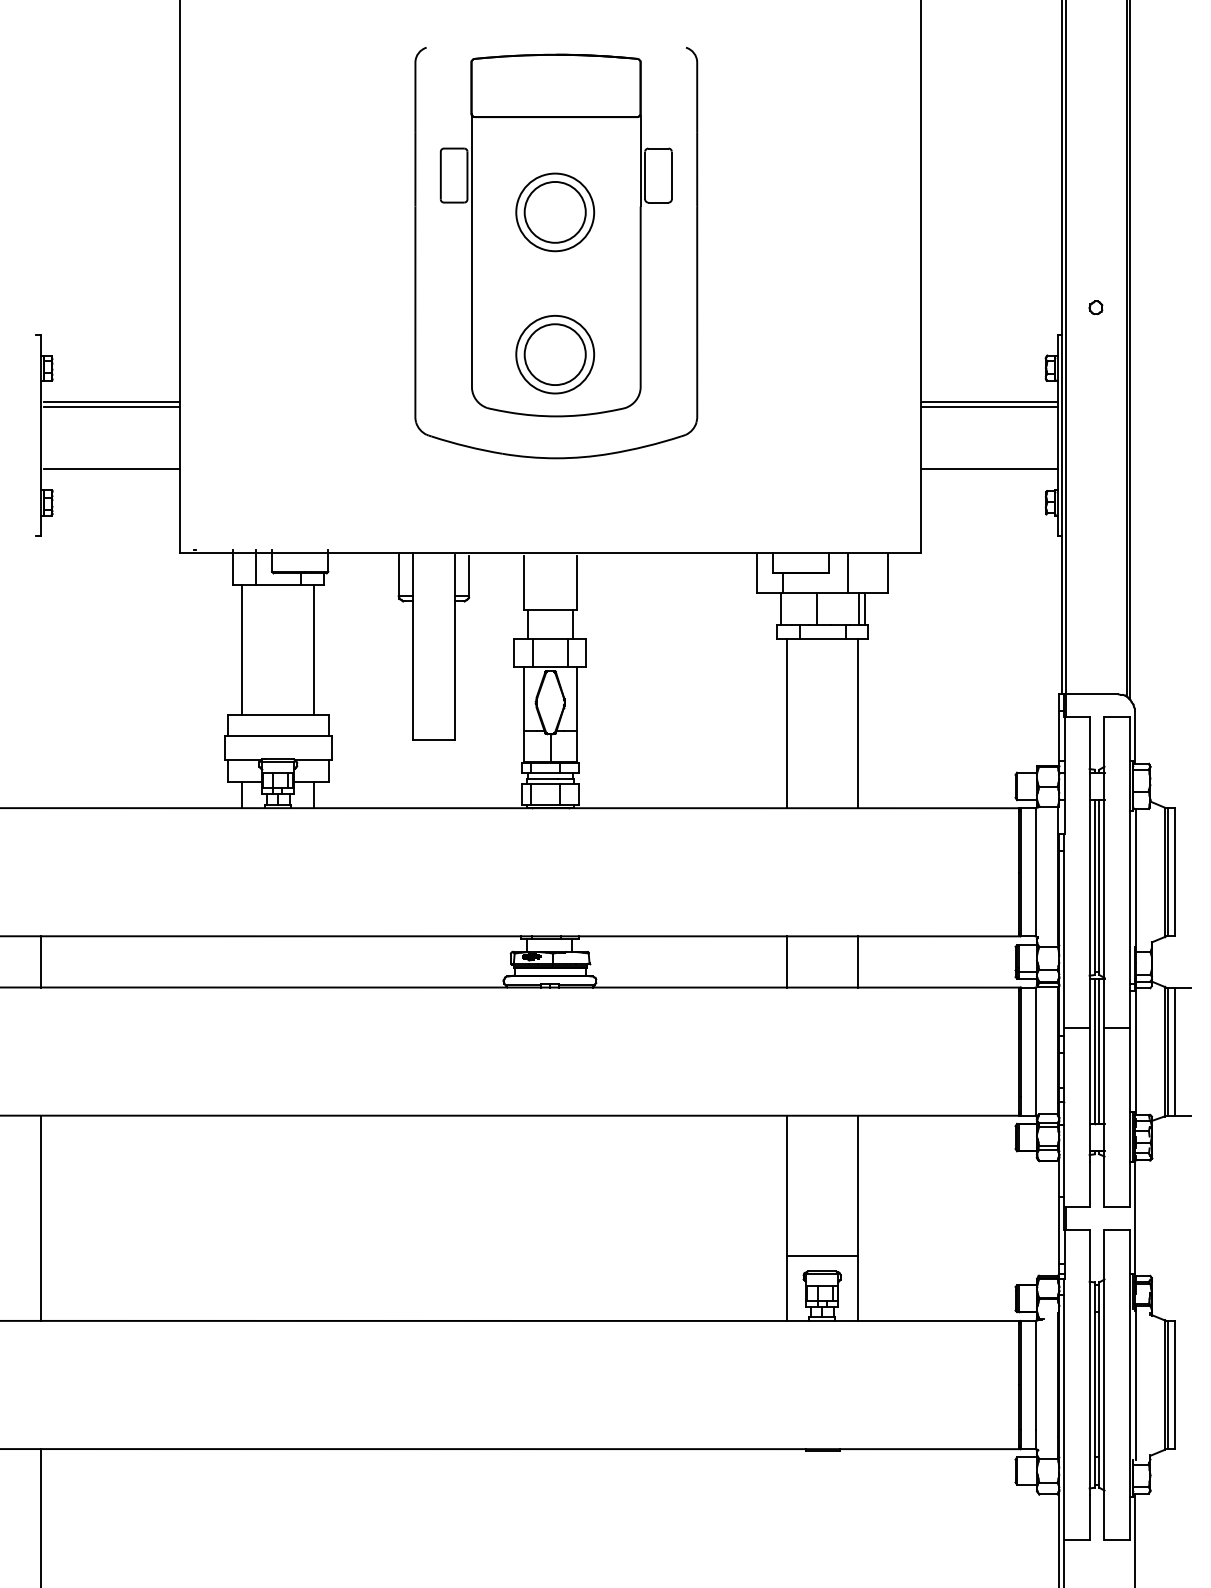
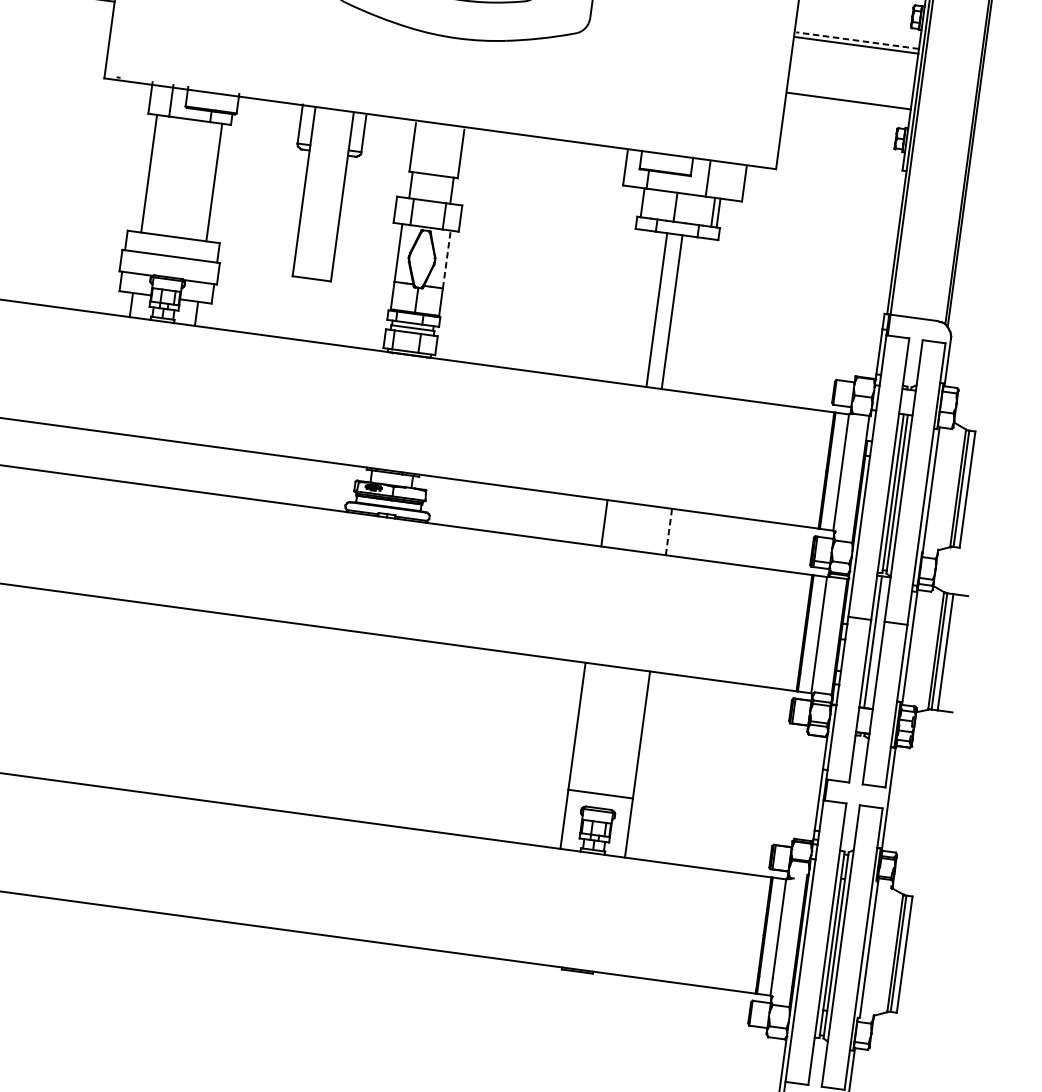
line: (990, 402) -> (857, 40), solid -> dashed
line: (577, 699) -> (447, 259), solid -> dashed
line: (786, 723) -> (671, 312), moved
line: (858, 723) -> (657, 310), moved
line: (857, 962) -> (668, 532), solid -> dashed
line: (1099, 1050) -> (877, 641), removed

